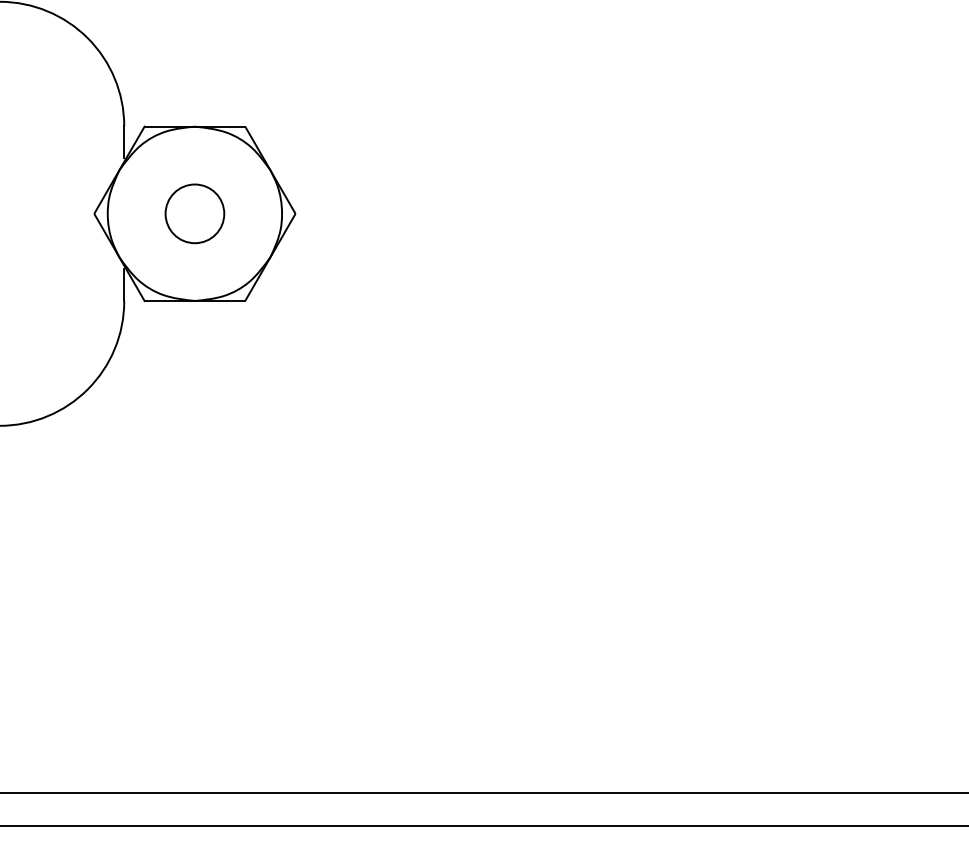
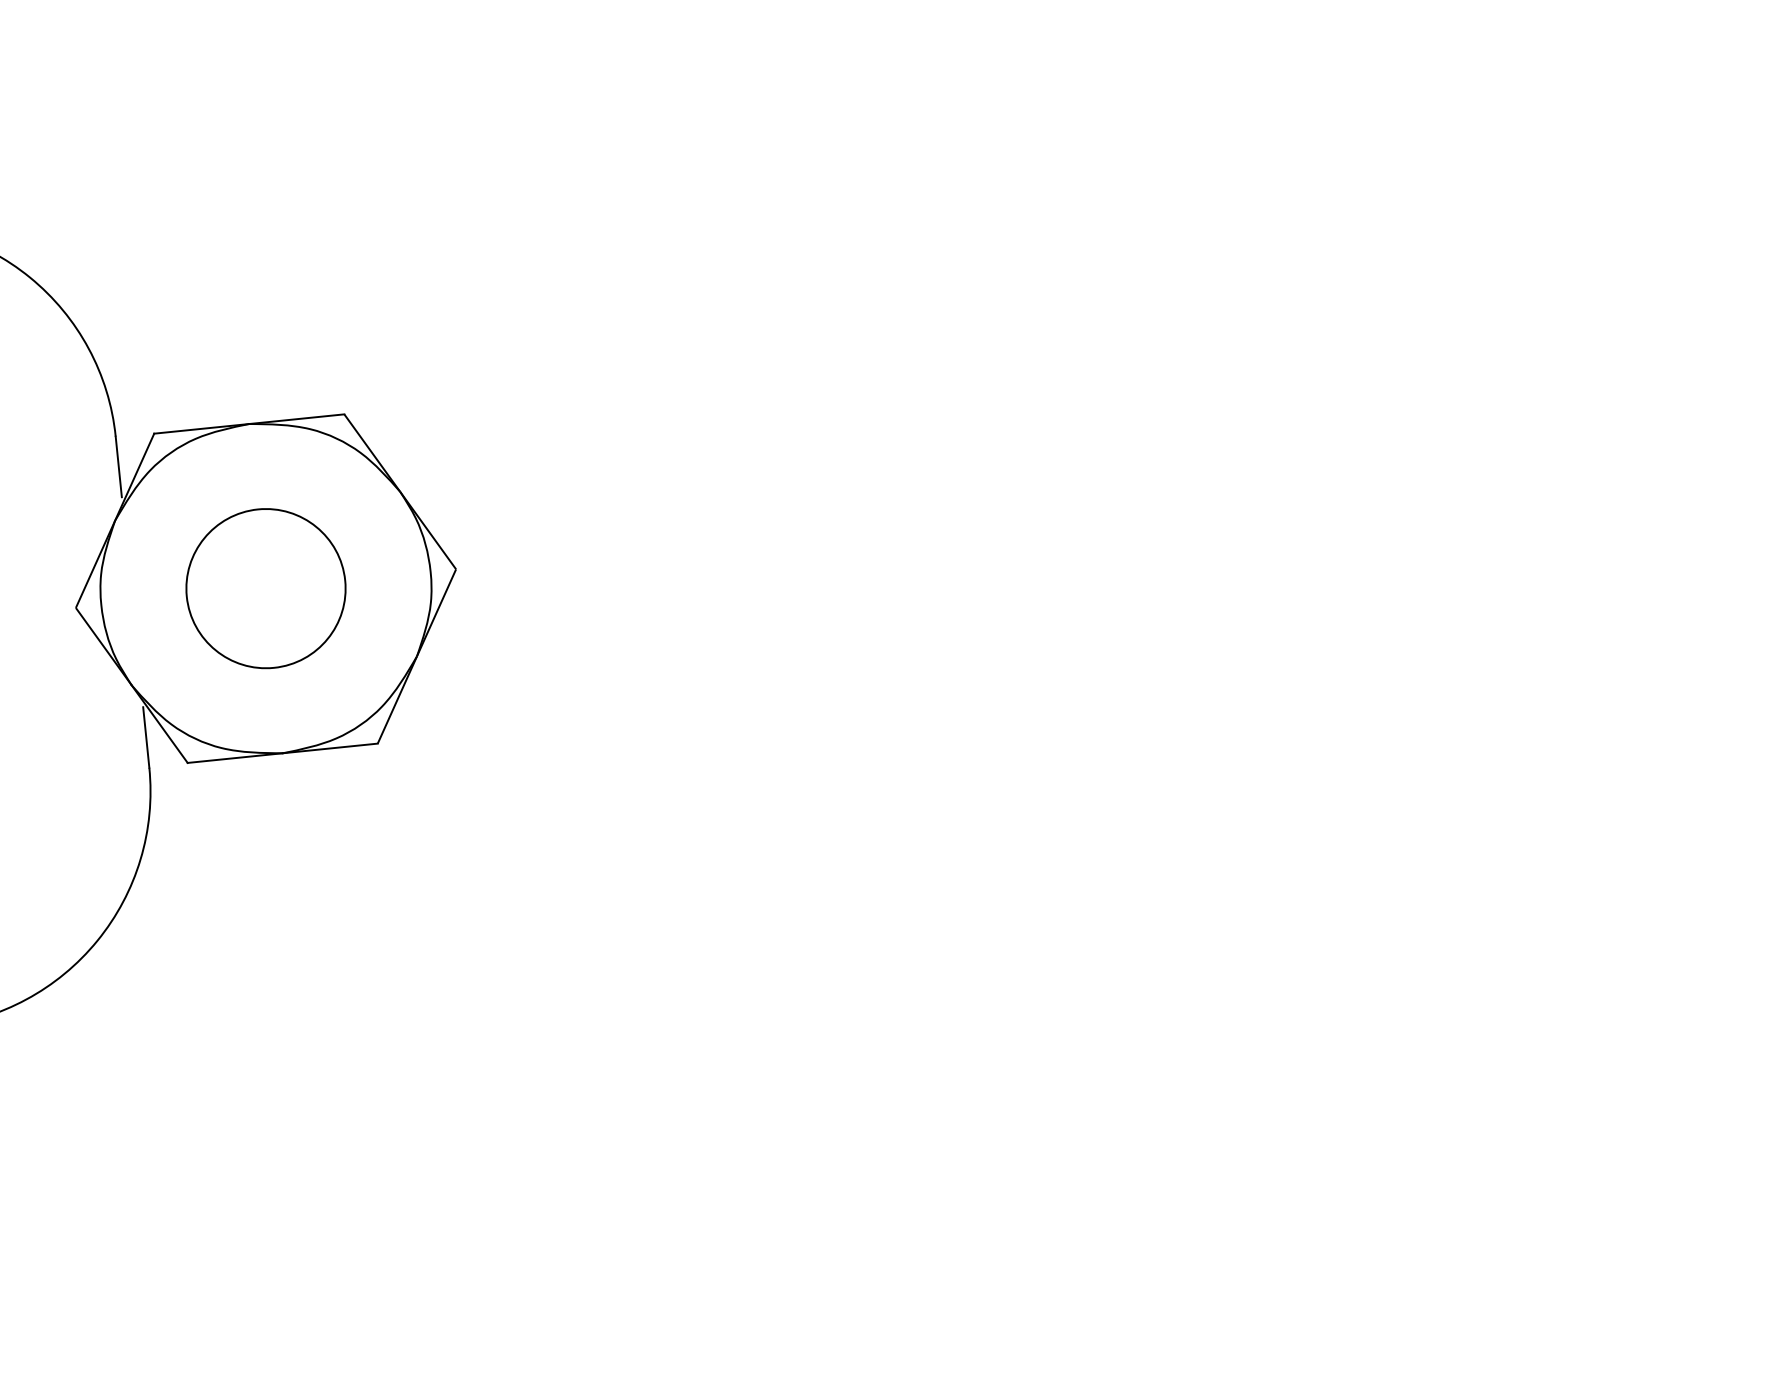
circle: (194, 213) -> (265, 588), size x1.43

